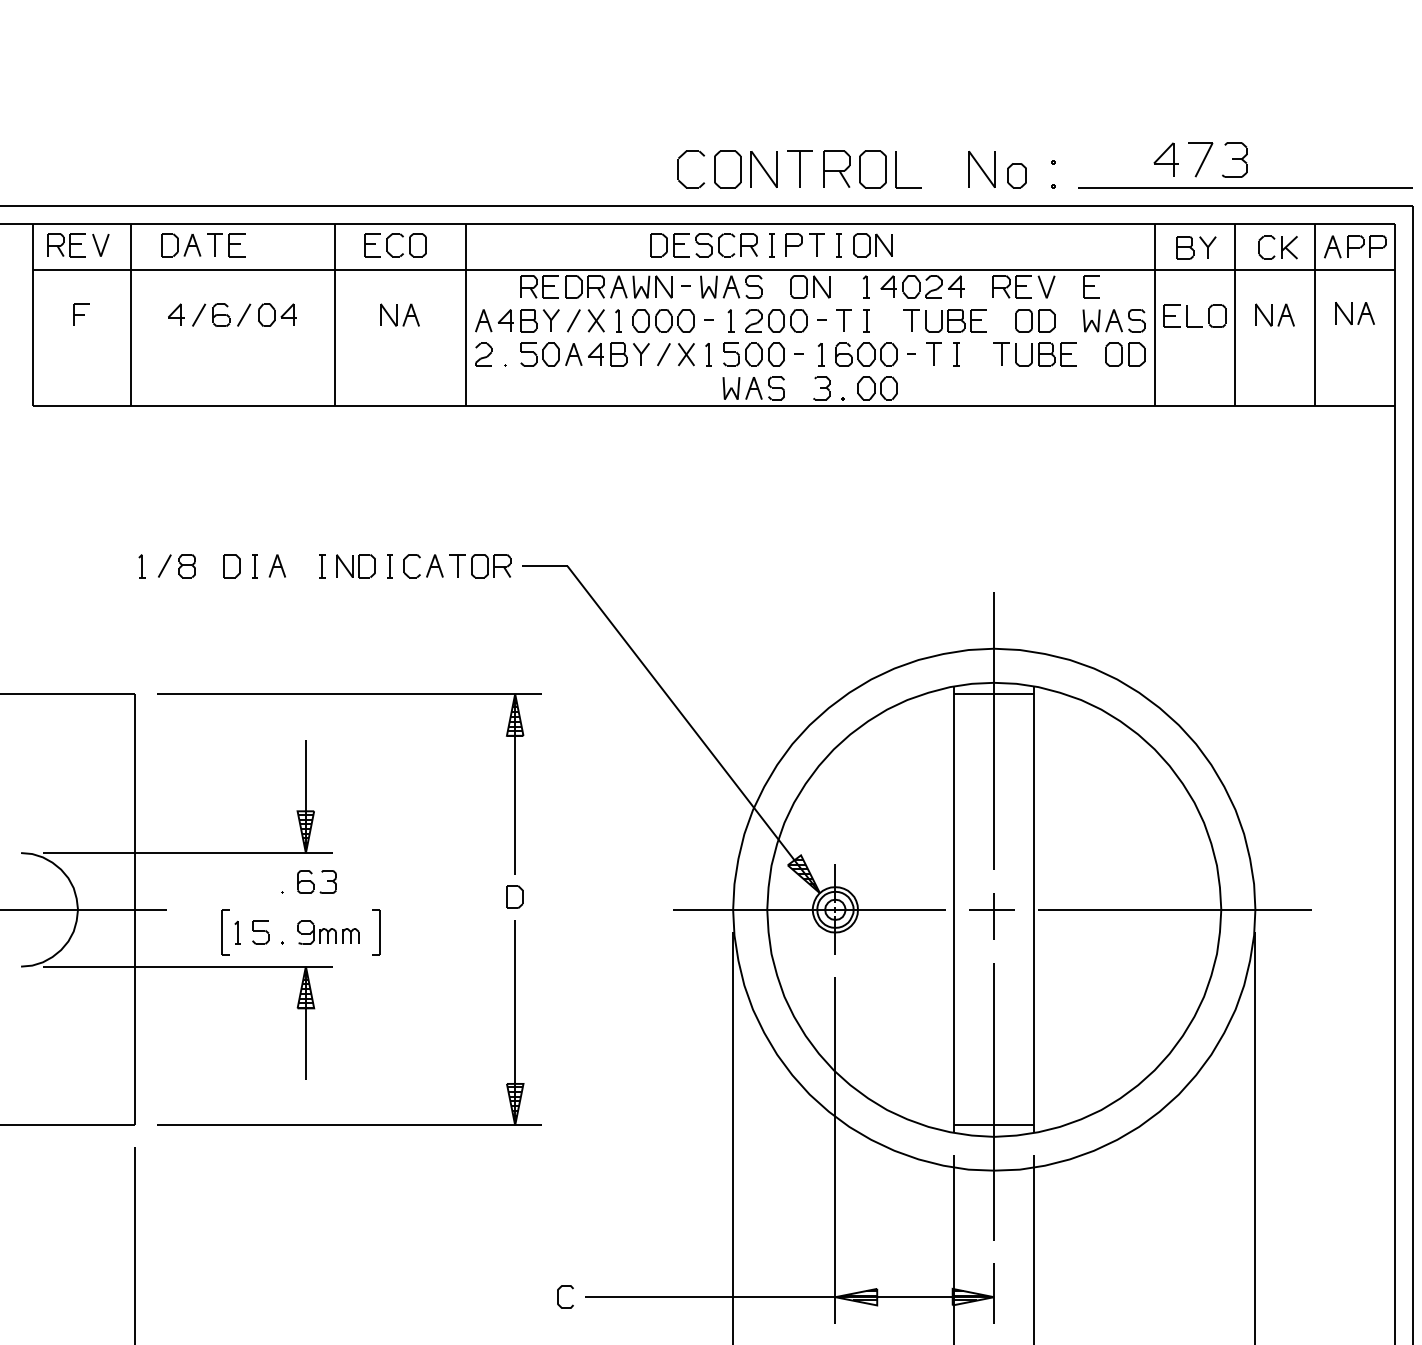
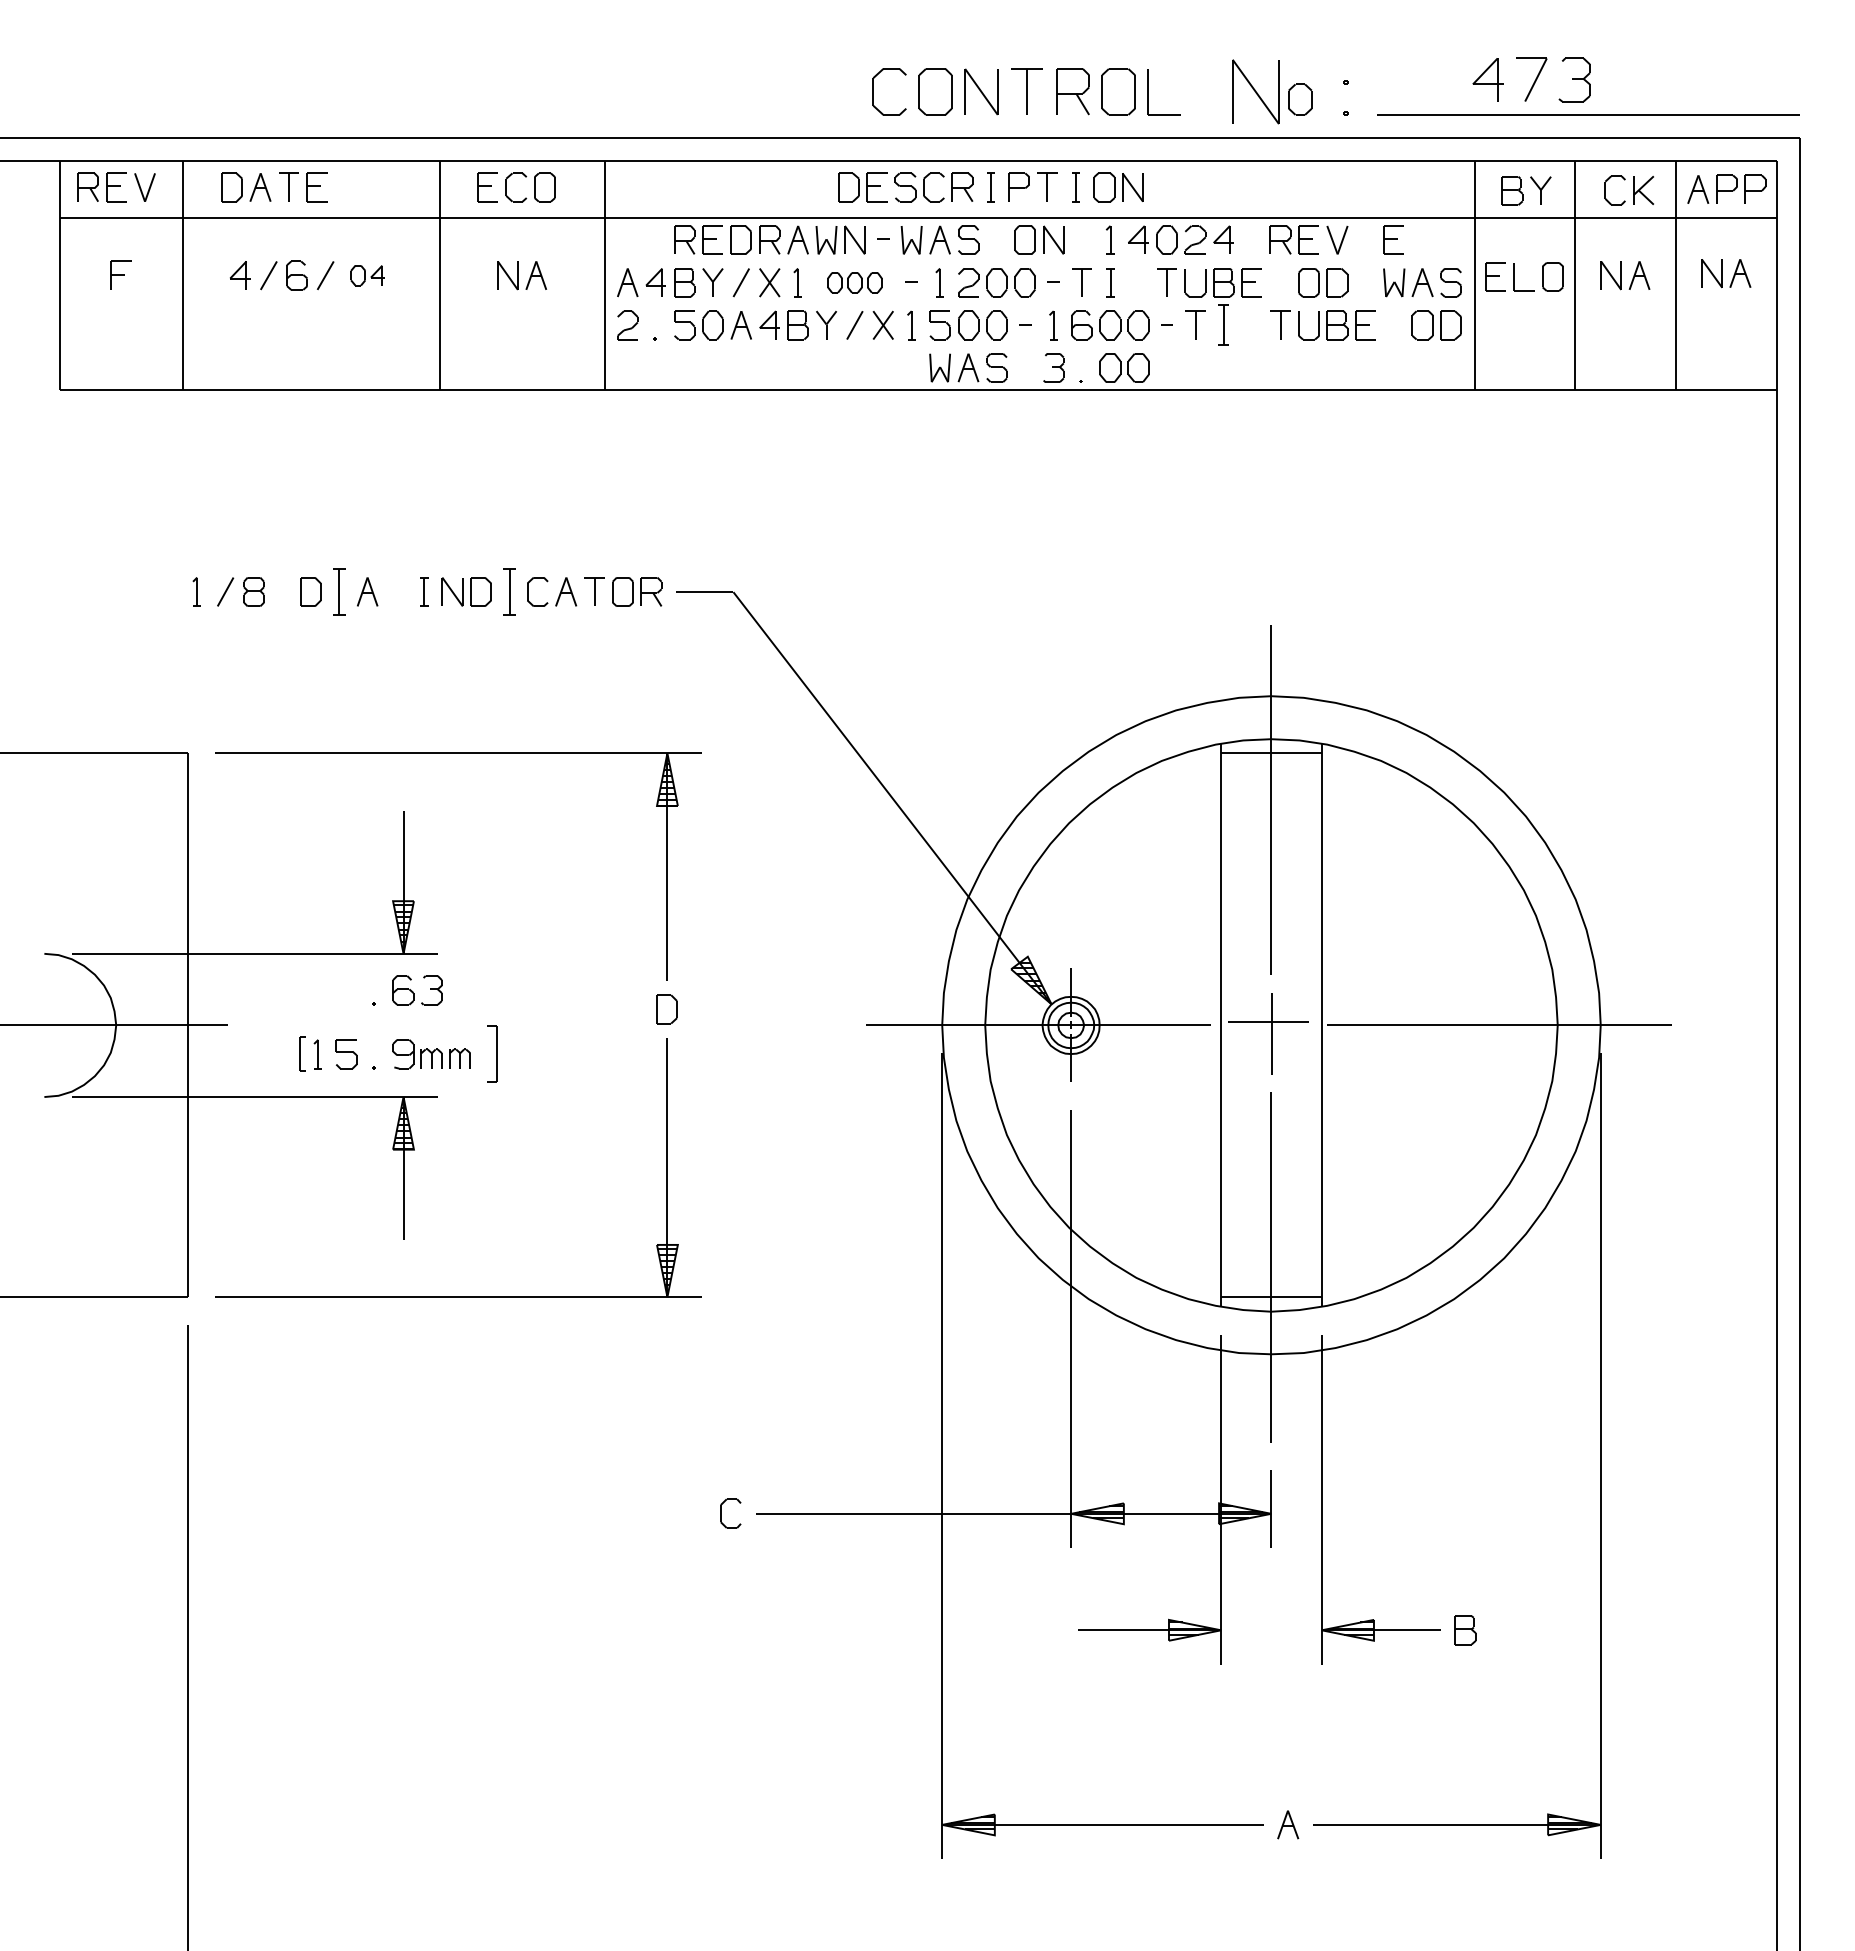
part: (982, 169) -> (1256, 91), size x1.4
part: (277, 315) -> (367, 275), size x0.7
part: (663, 320) -> (854, 282), size x0.7
part: (956, 354) -> (1223, 325), size x1.4
part: (254, 565) -> (338, 591), size x1.6
part: (389, 565) -> (508, 591), size x1.6
part: (991, 916) -> (1268, 1033), size x1.4
part: (225, 932) -> (302, 1053), size x0.6

